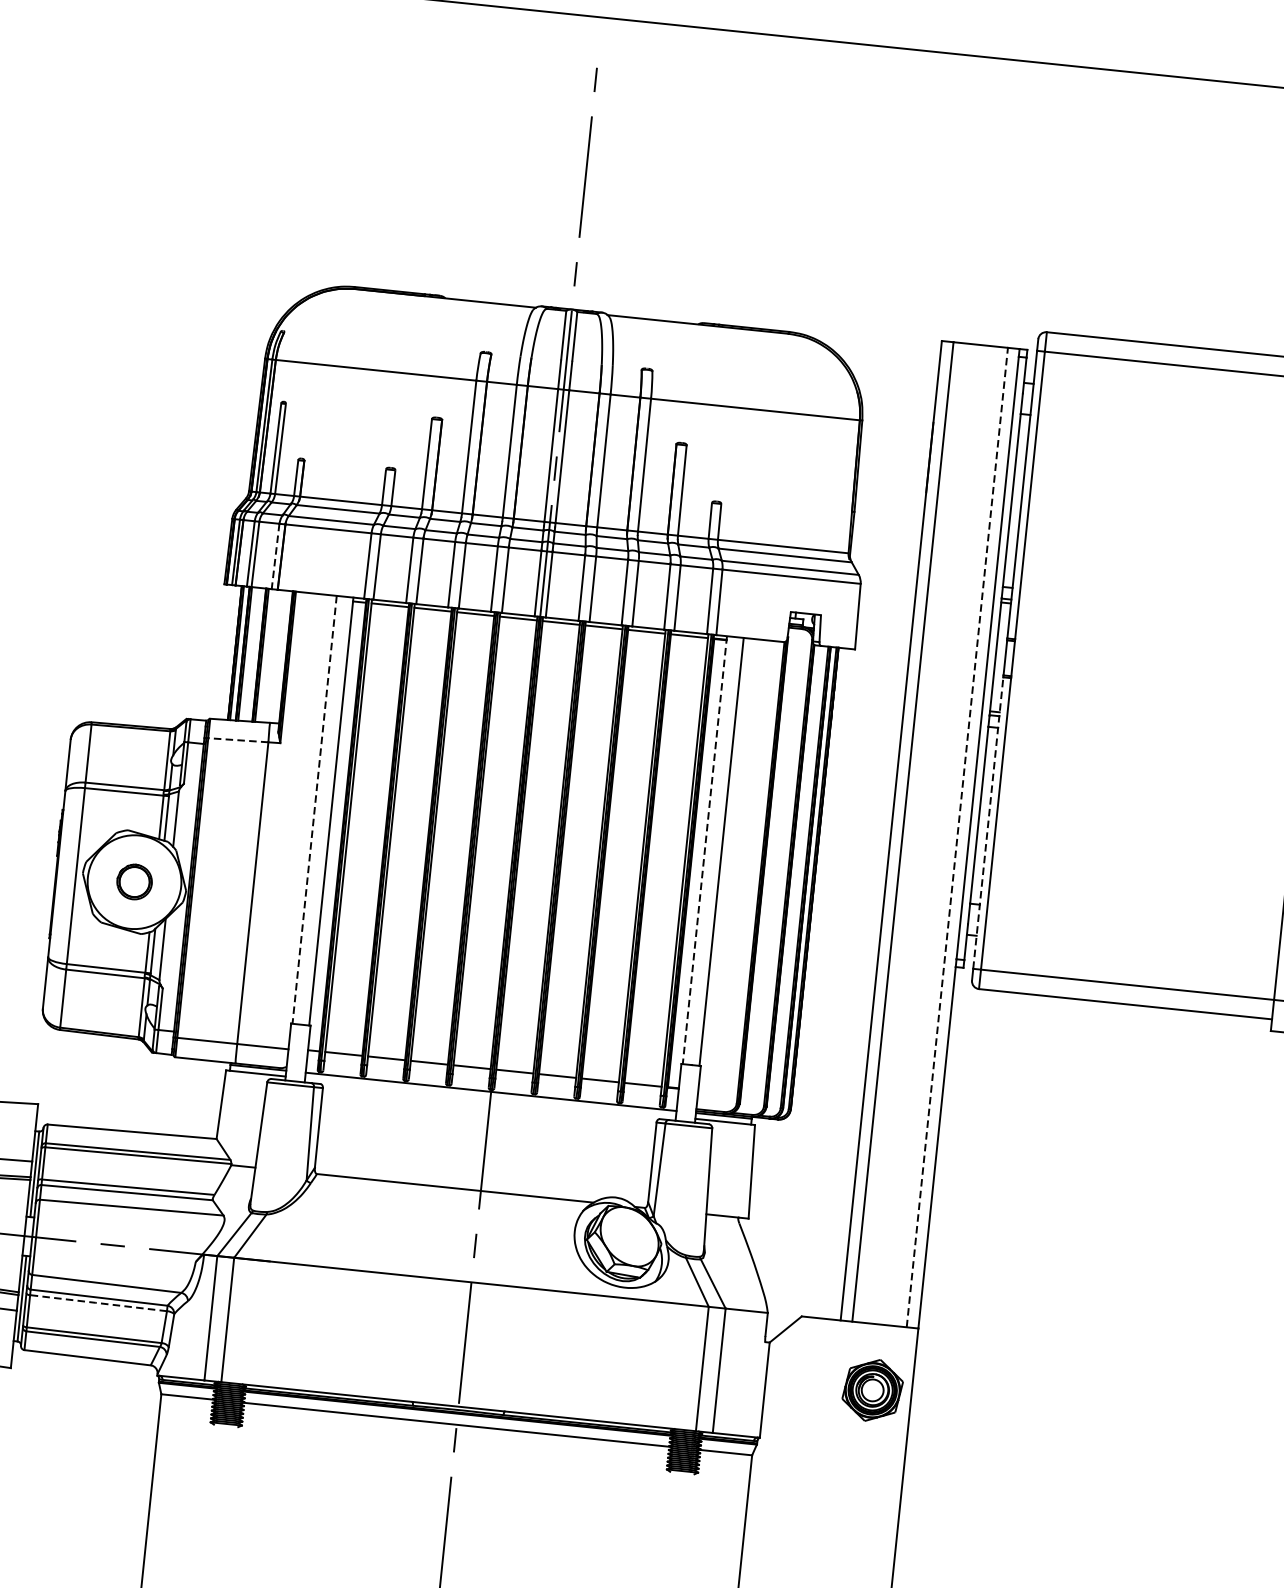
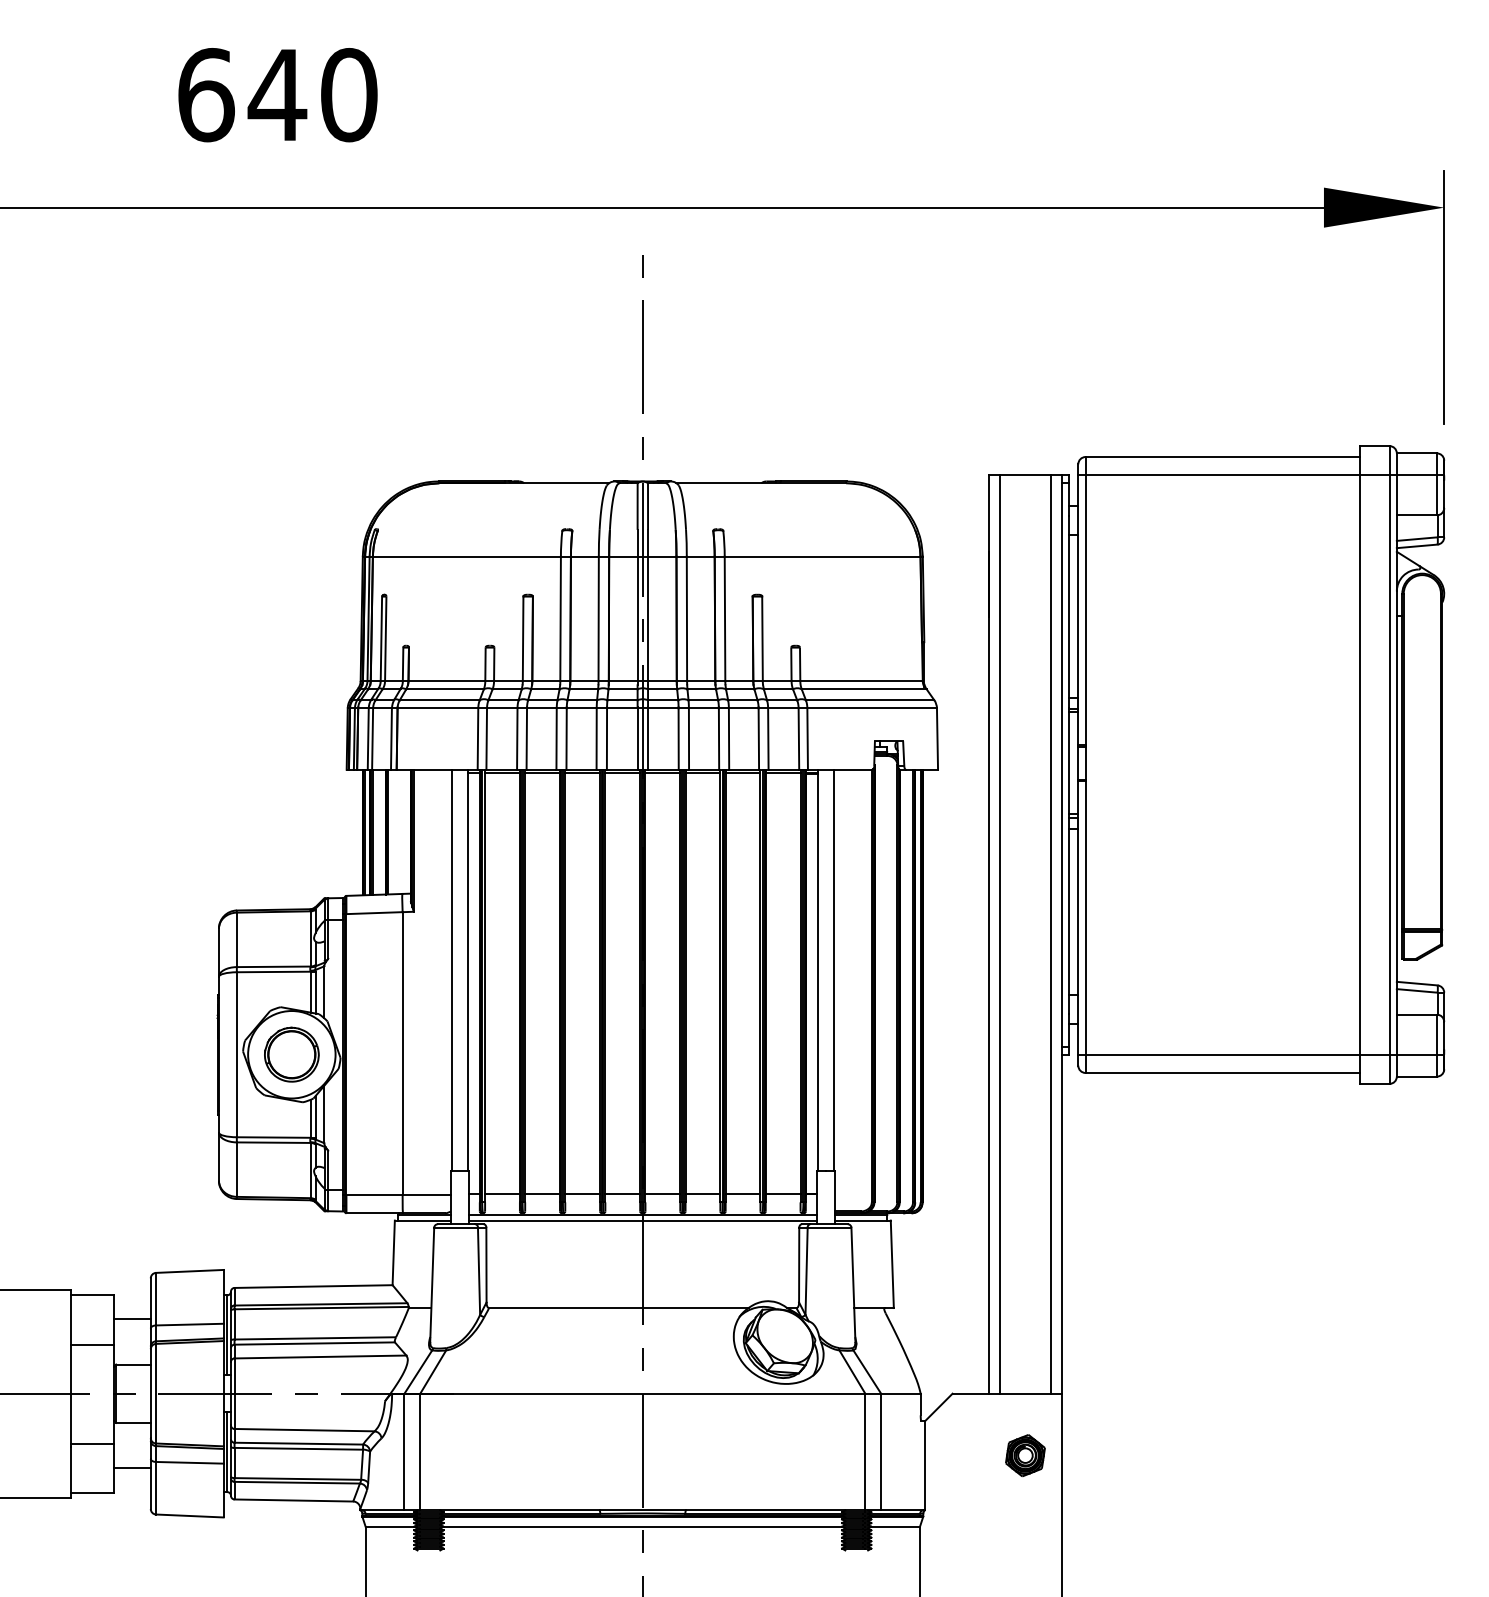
line: (275, 556) -> (391, 739), dashed -> solid
line: (238, 740) -> (374, 913), dashed -> solid
line: (315, 810) -> (452, 970), dashed -> solid
line: (988, 823) -> (1078, 918), dashed -> solid
line: (956, 836) -> (1050, 933), dashed -> solid
line: (704, 850) -> (817, 970), dashed -> solid
part: (134, 881) -> (291, 1054), size x1.67
line: (490, 1097) -> (642, 1220), added
line: (99, 1302) -> (299, 1448), dashed -> solid
part: (872, 1390) -> (1025, 1455), size x0.71

